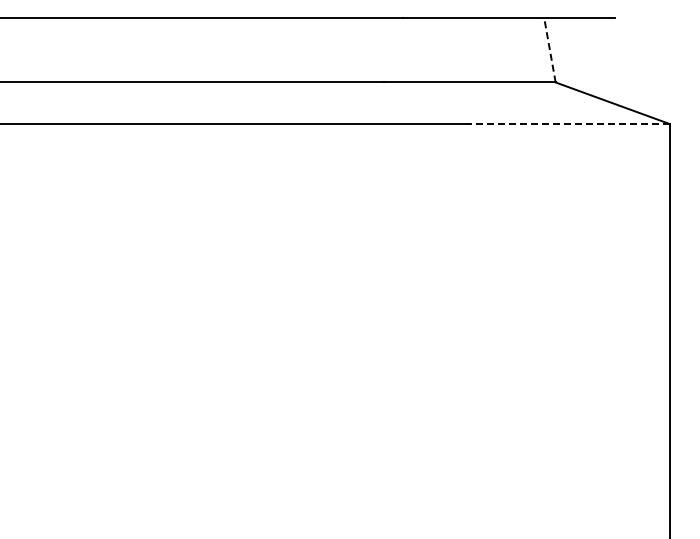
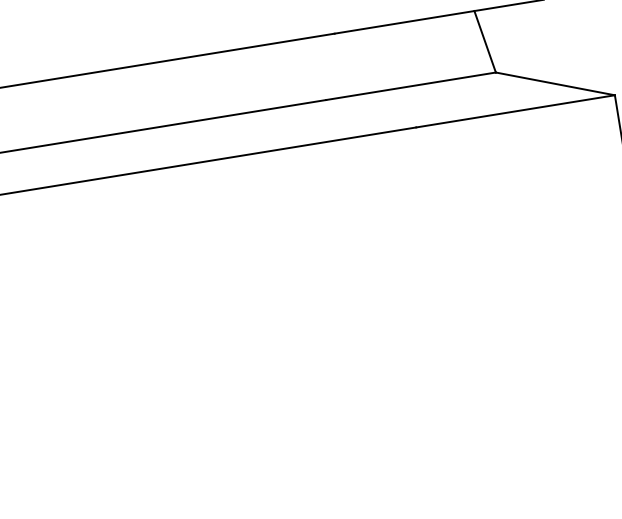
line: (549, 50) -> (484, 41), dashed -> solid
line: (568, 123) -> (515, 111), dashed -> solid

